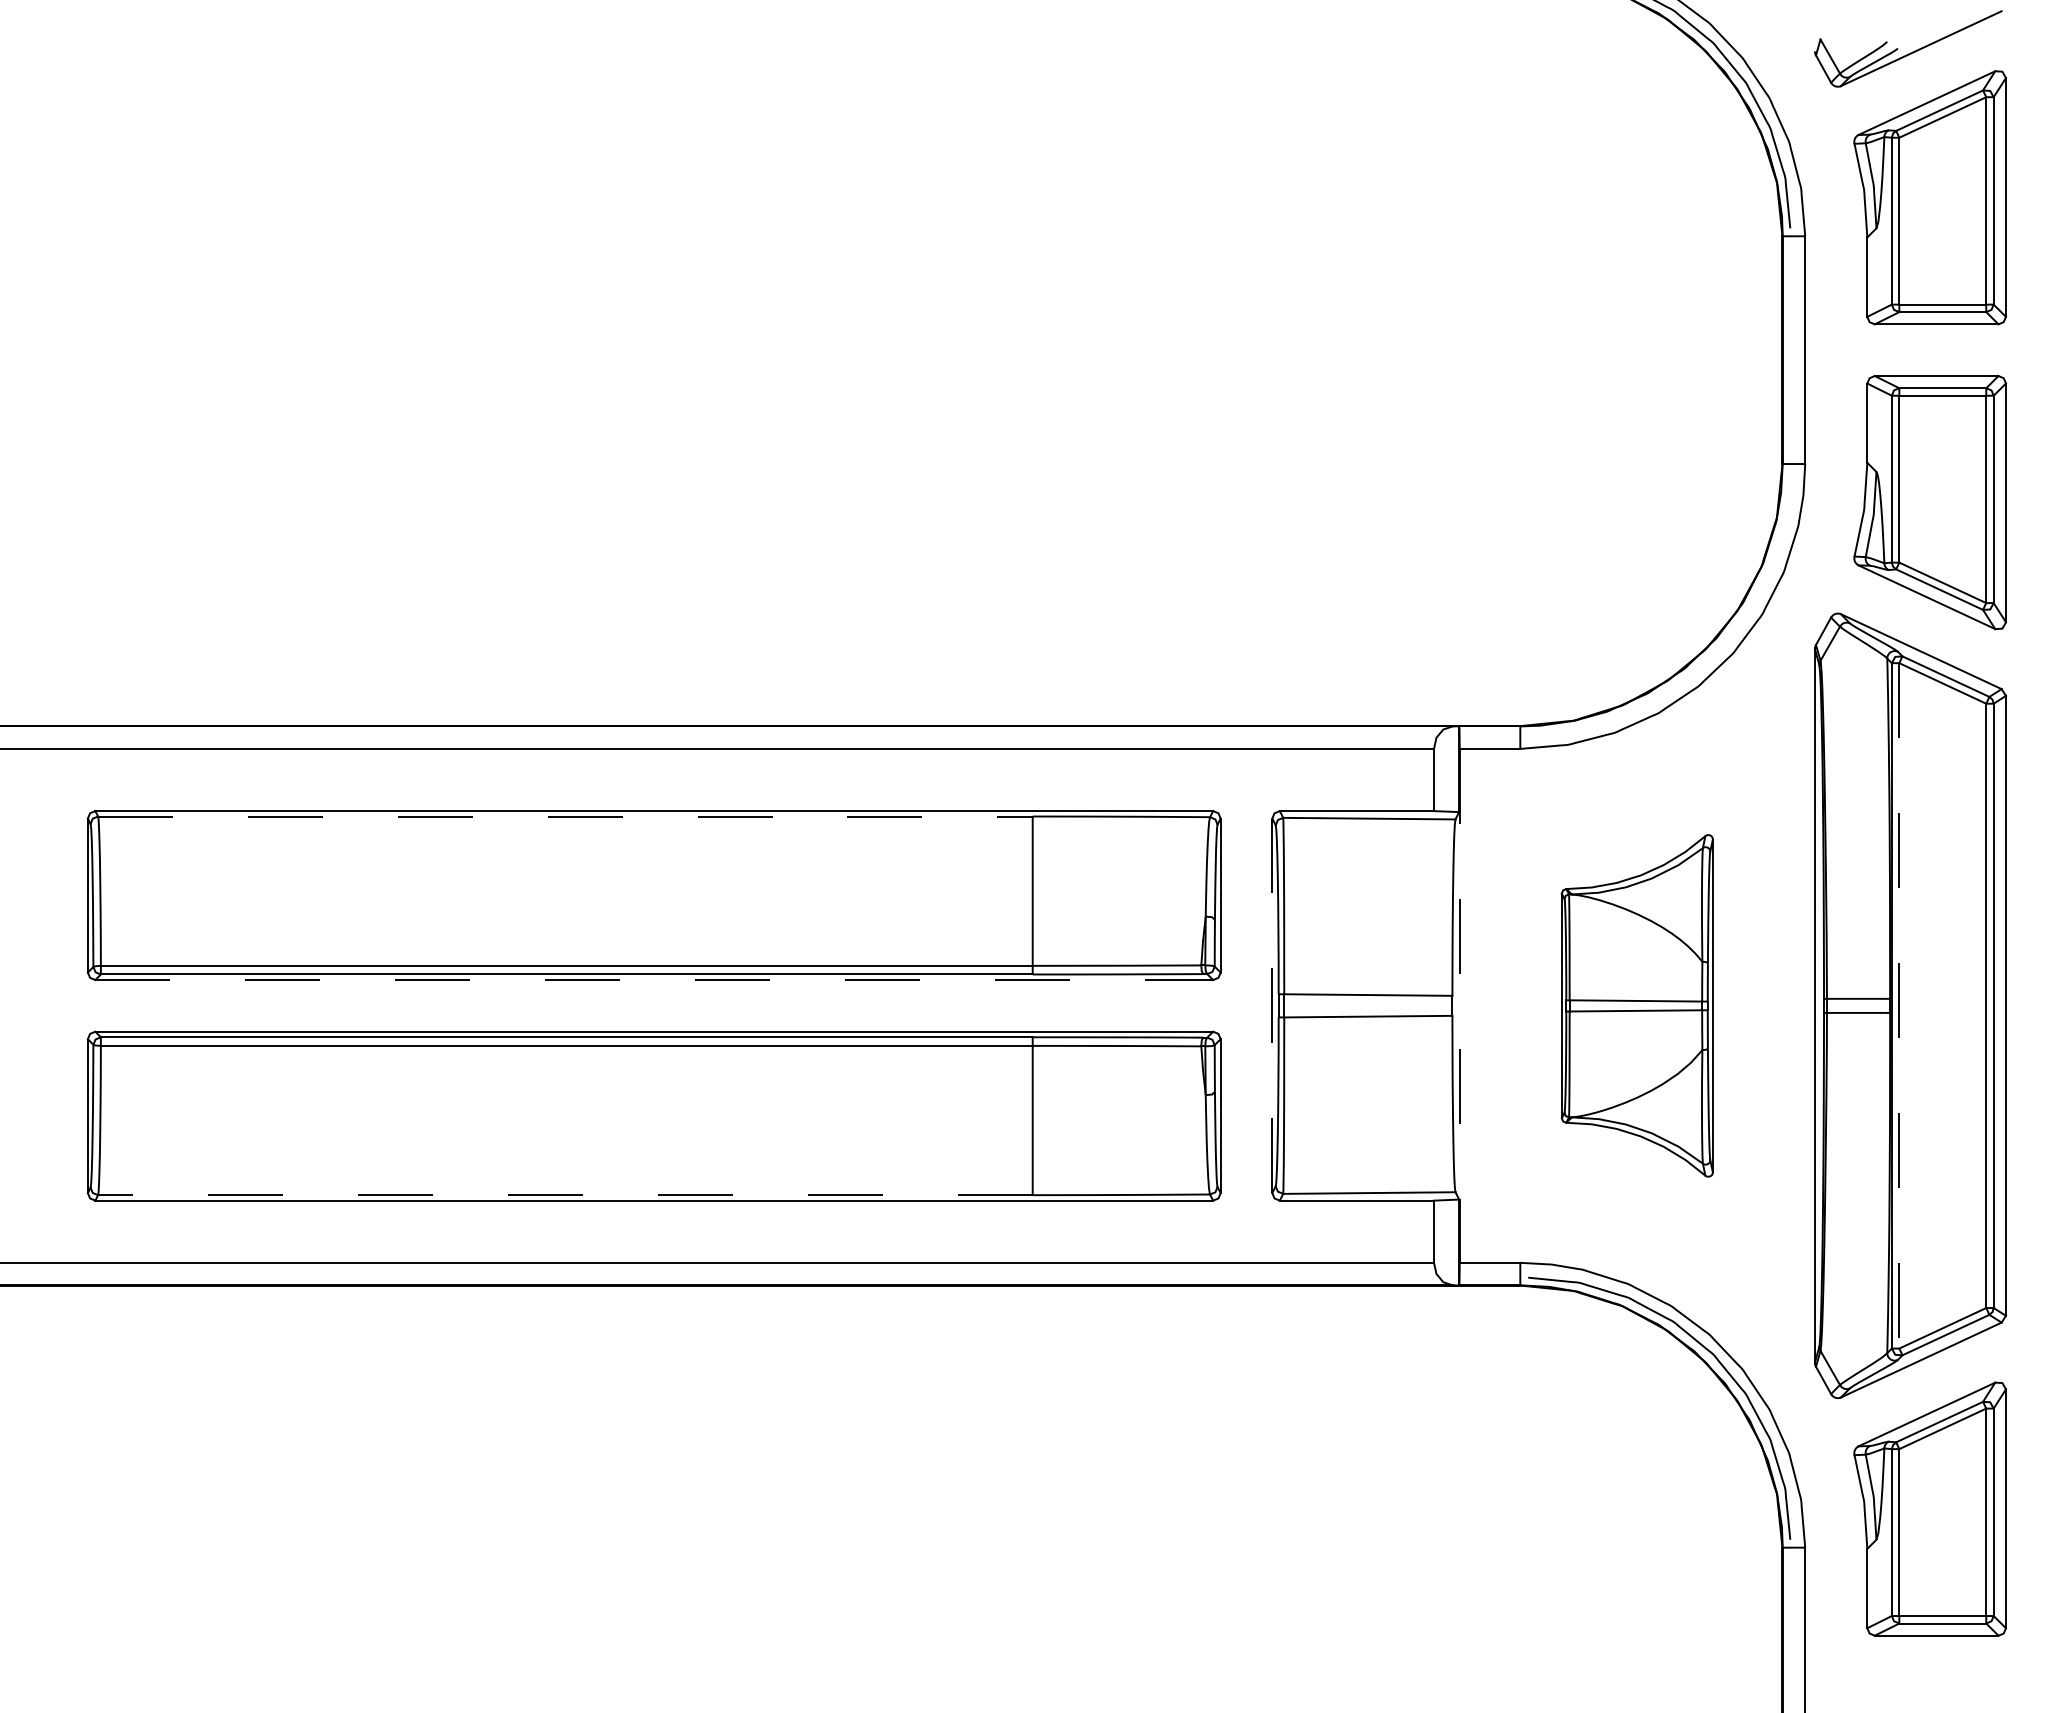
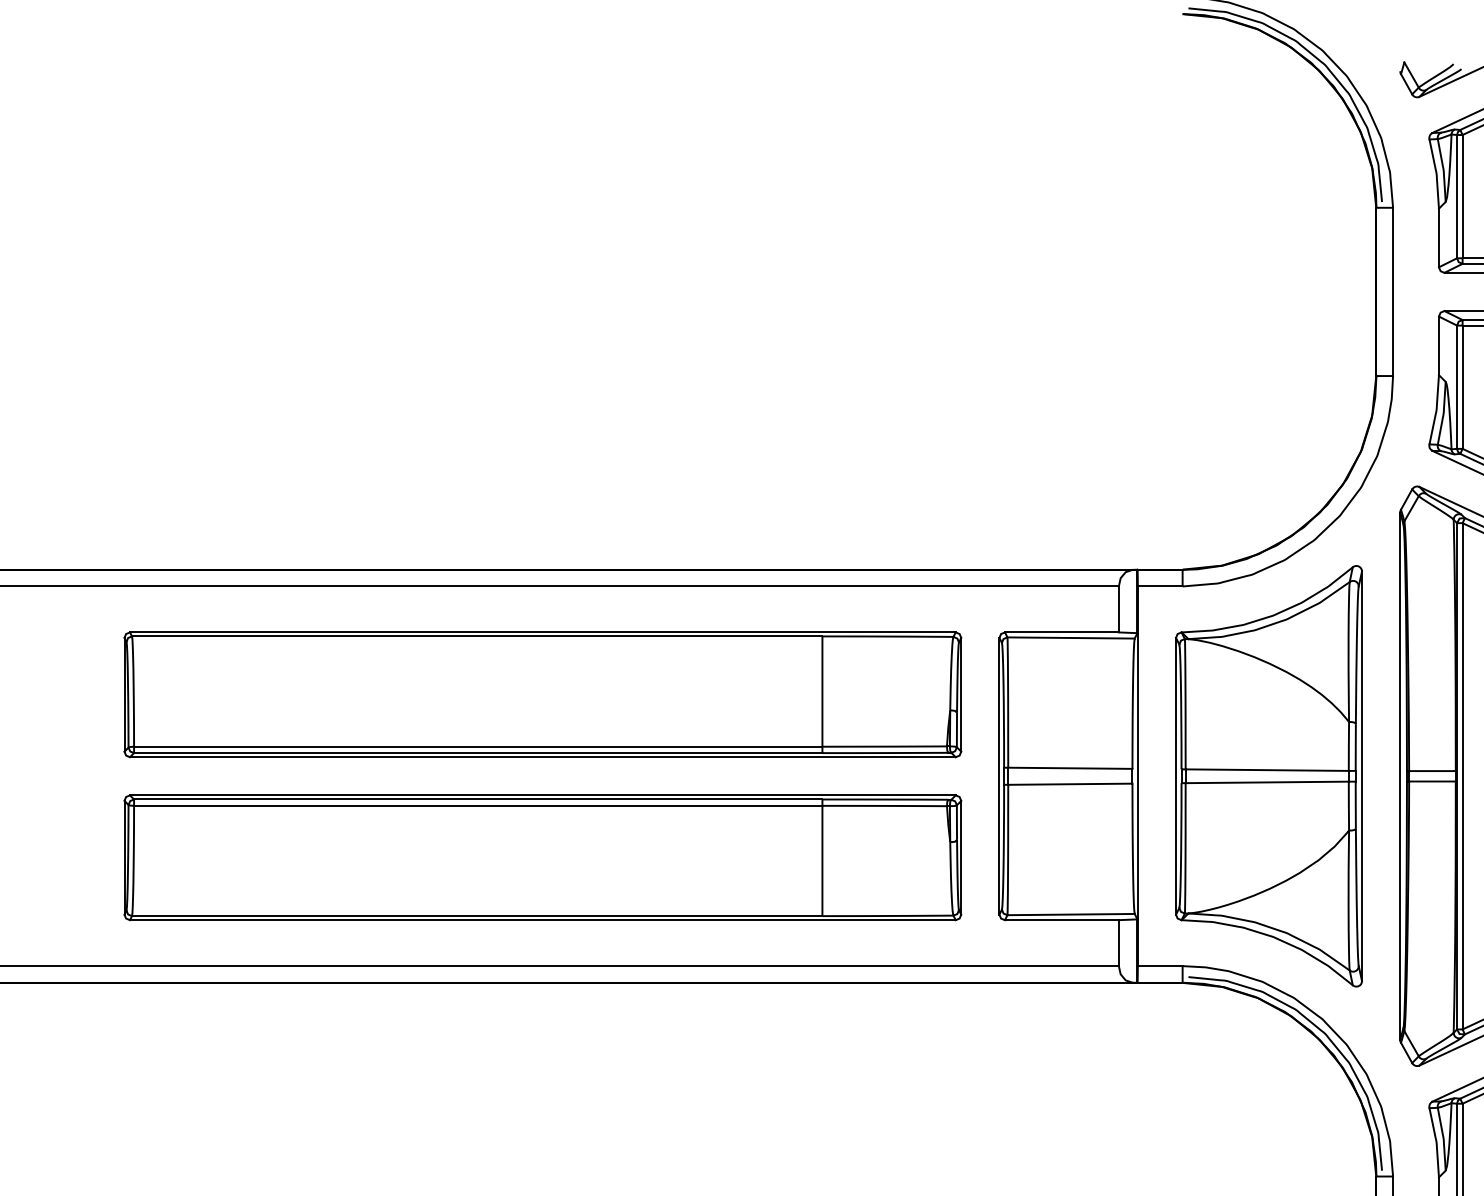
line: (565, 816) -> (477, 636), dashed -> solid
line: (654, 980) -> (543, 757), dashed -> solid
line: (1272, 1005) -> (999, 776), dashed -> solid
line: (1459, 1005) -> (1137, 776), dashed -> solid
part: (1637, 1005) -> (1269, 776), size x1.67
line: (1899, 1005) -> (1462, 776), dashed -> solid
line: (564, 1195) -> (476, 916), dashed -> solid

